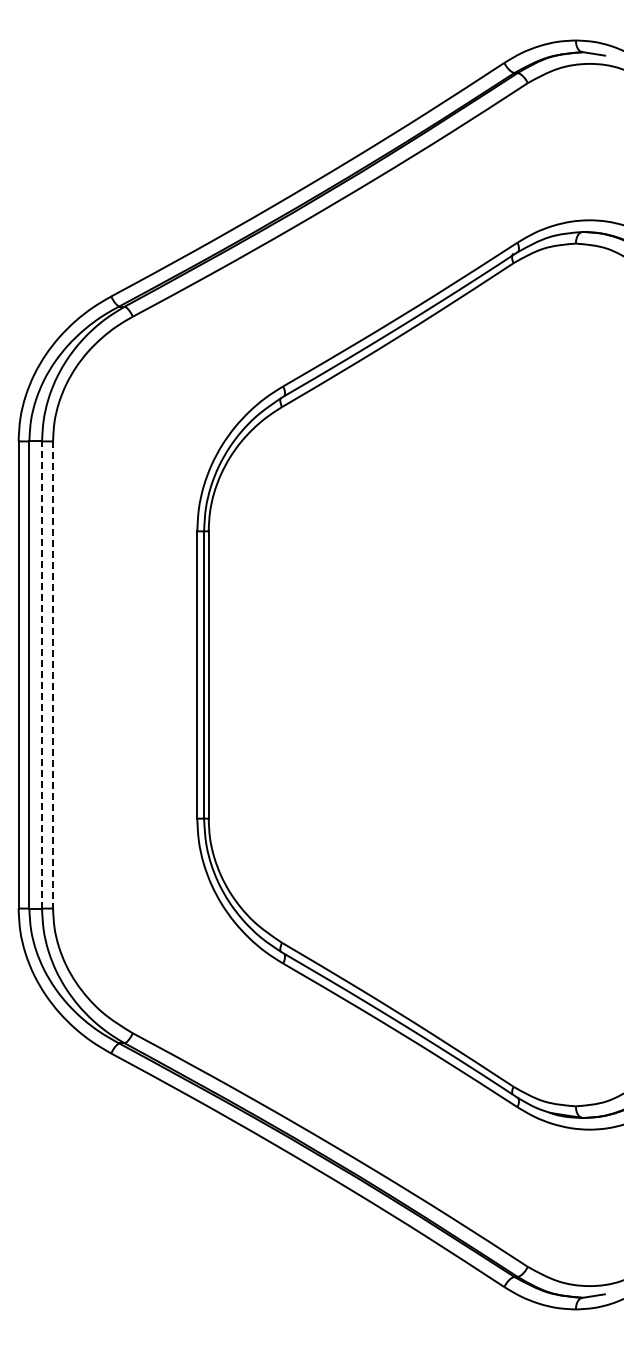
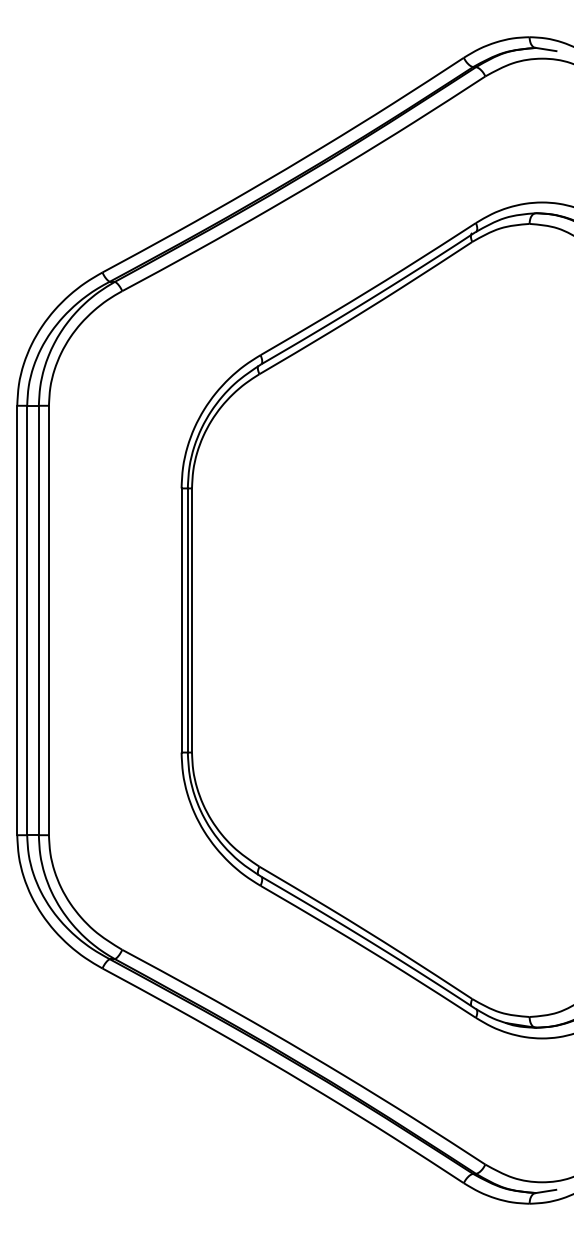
line: (42, 674) -> (39, 620), dashed -> solid
line: (53, 674) -> (49, 620), dashed -> solid

